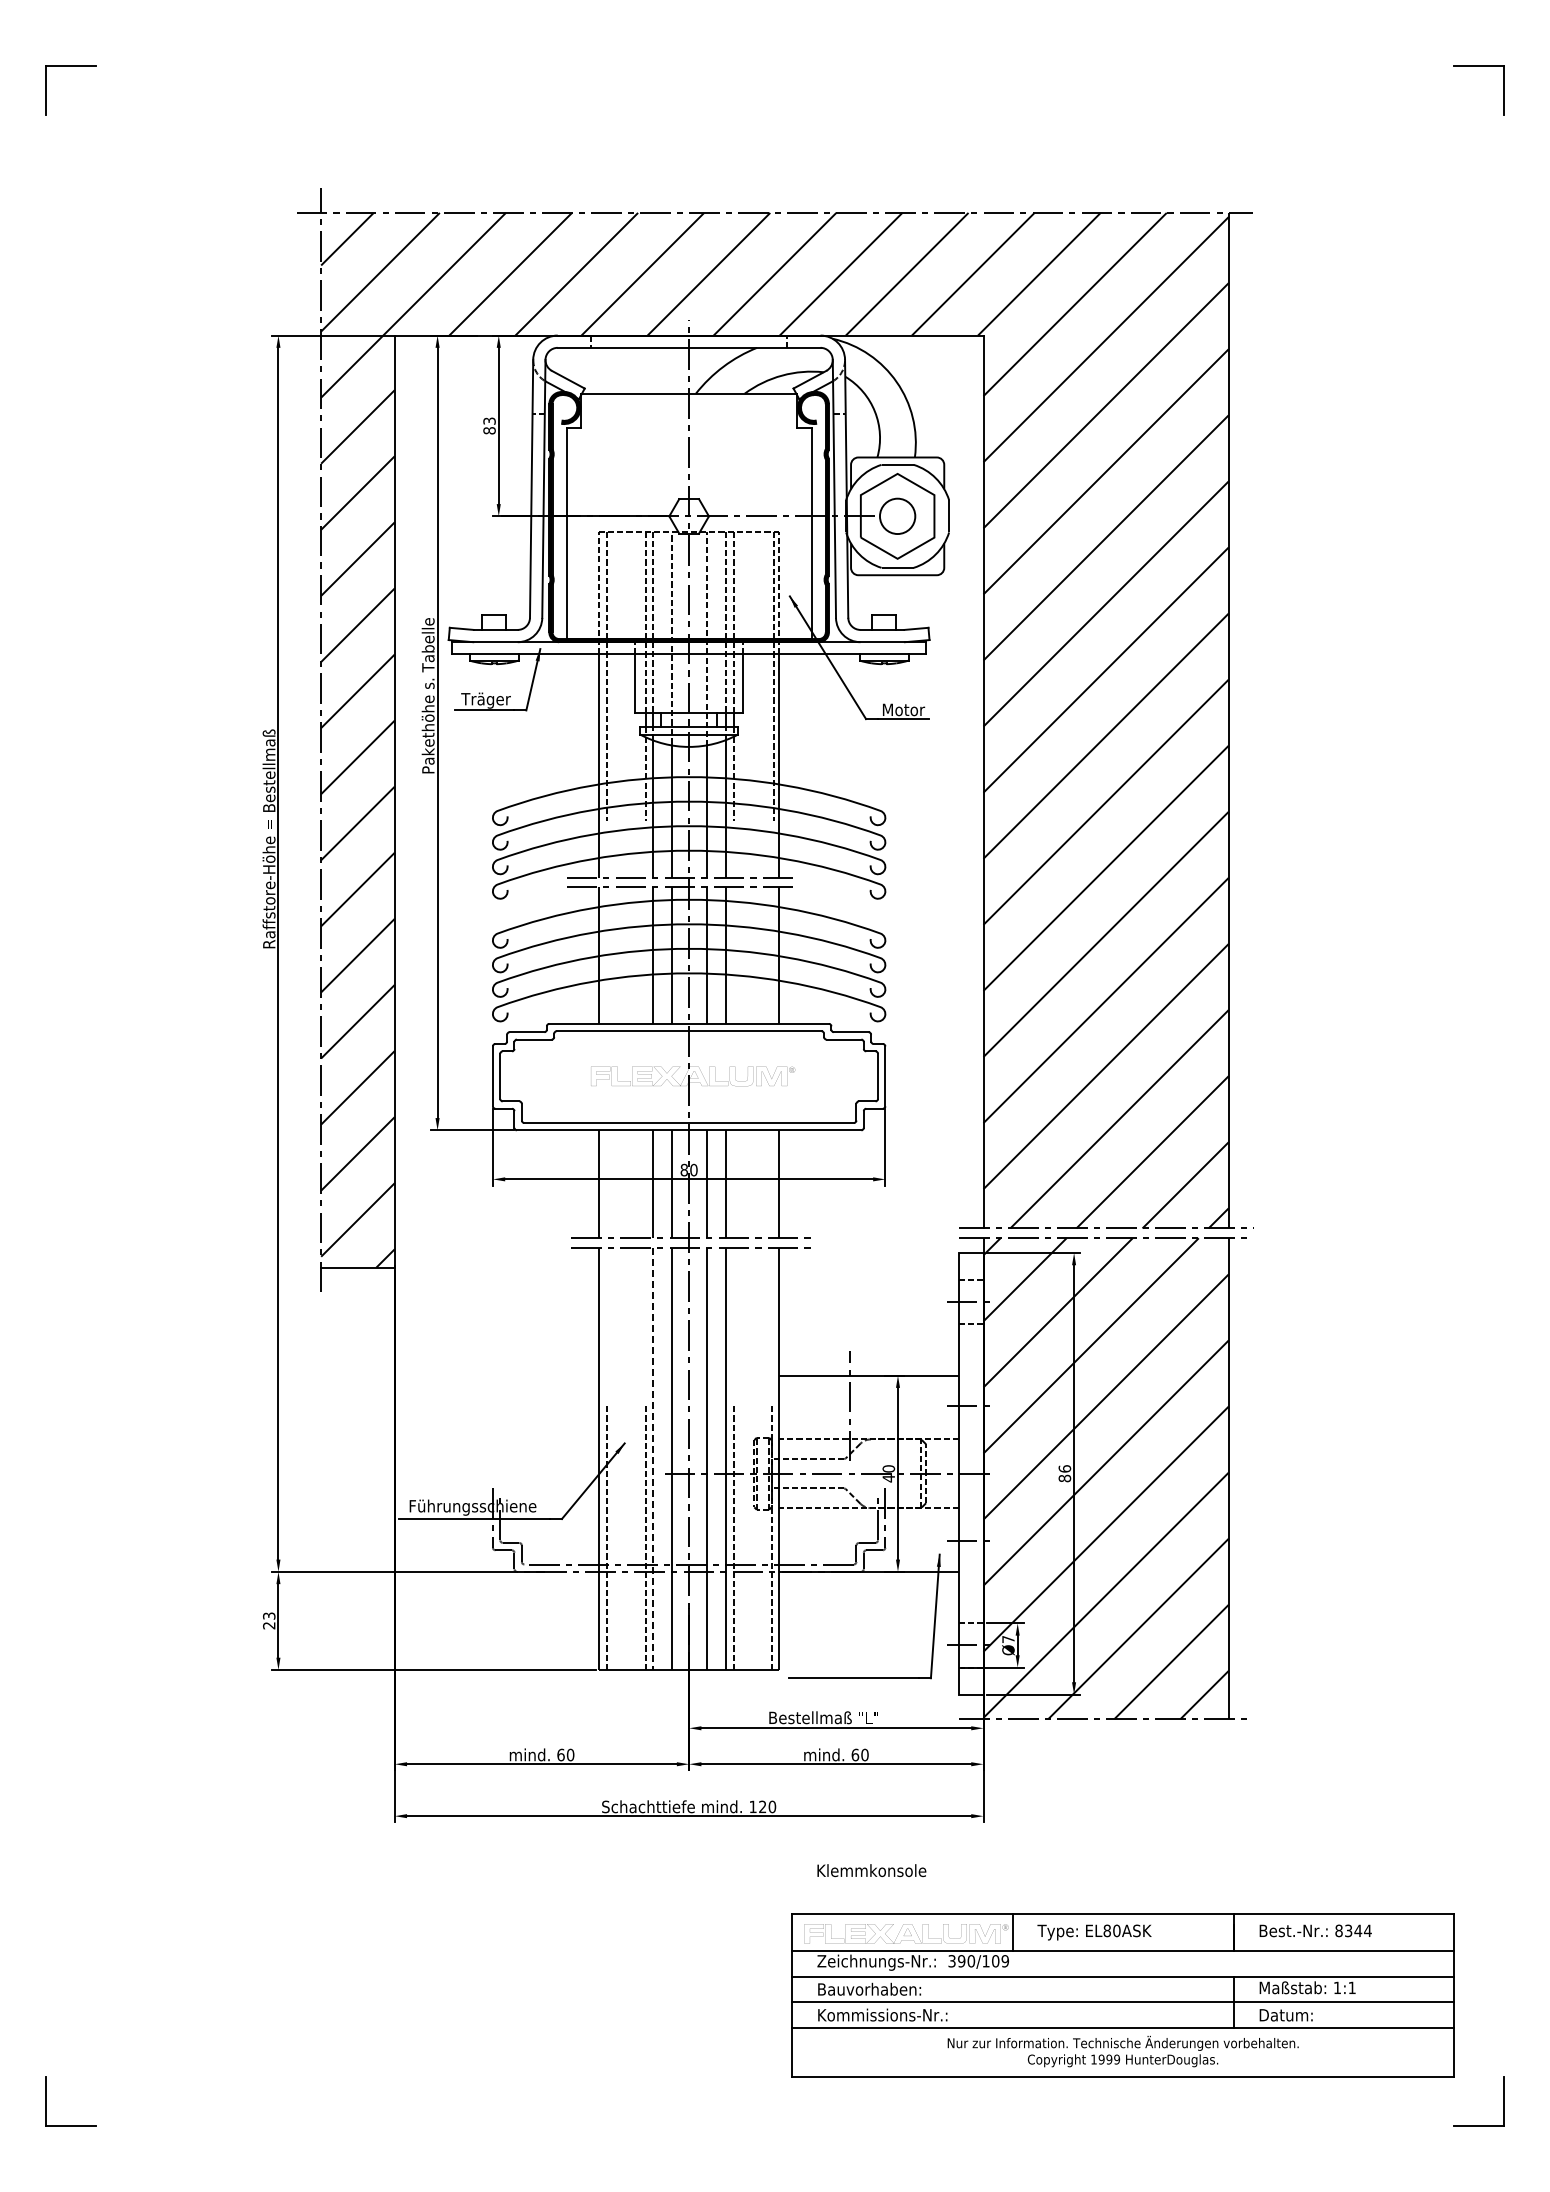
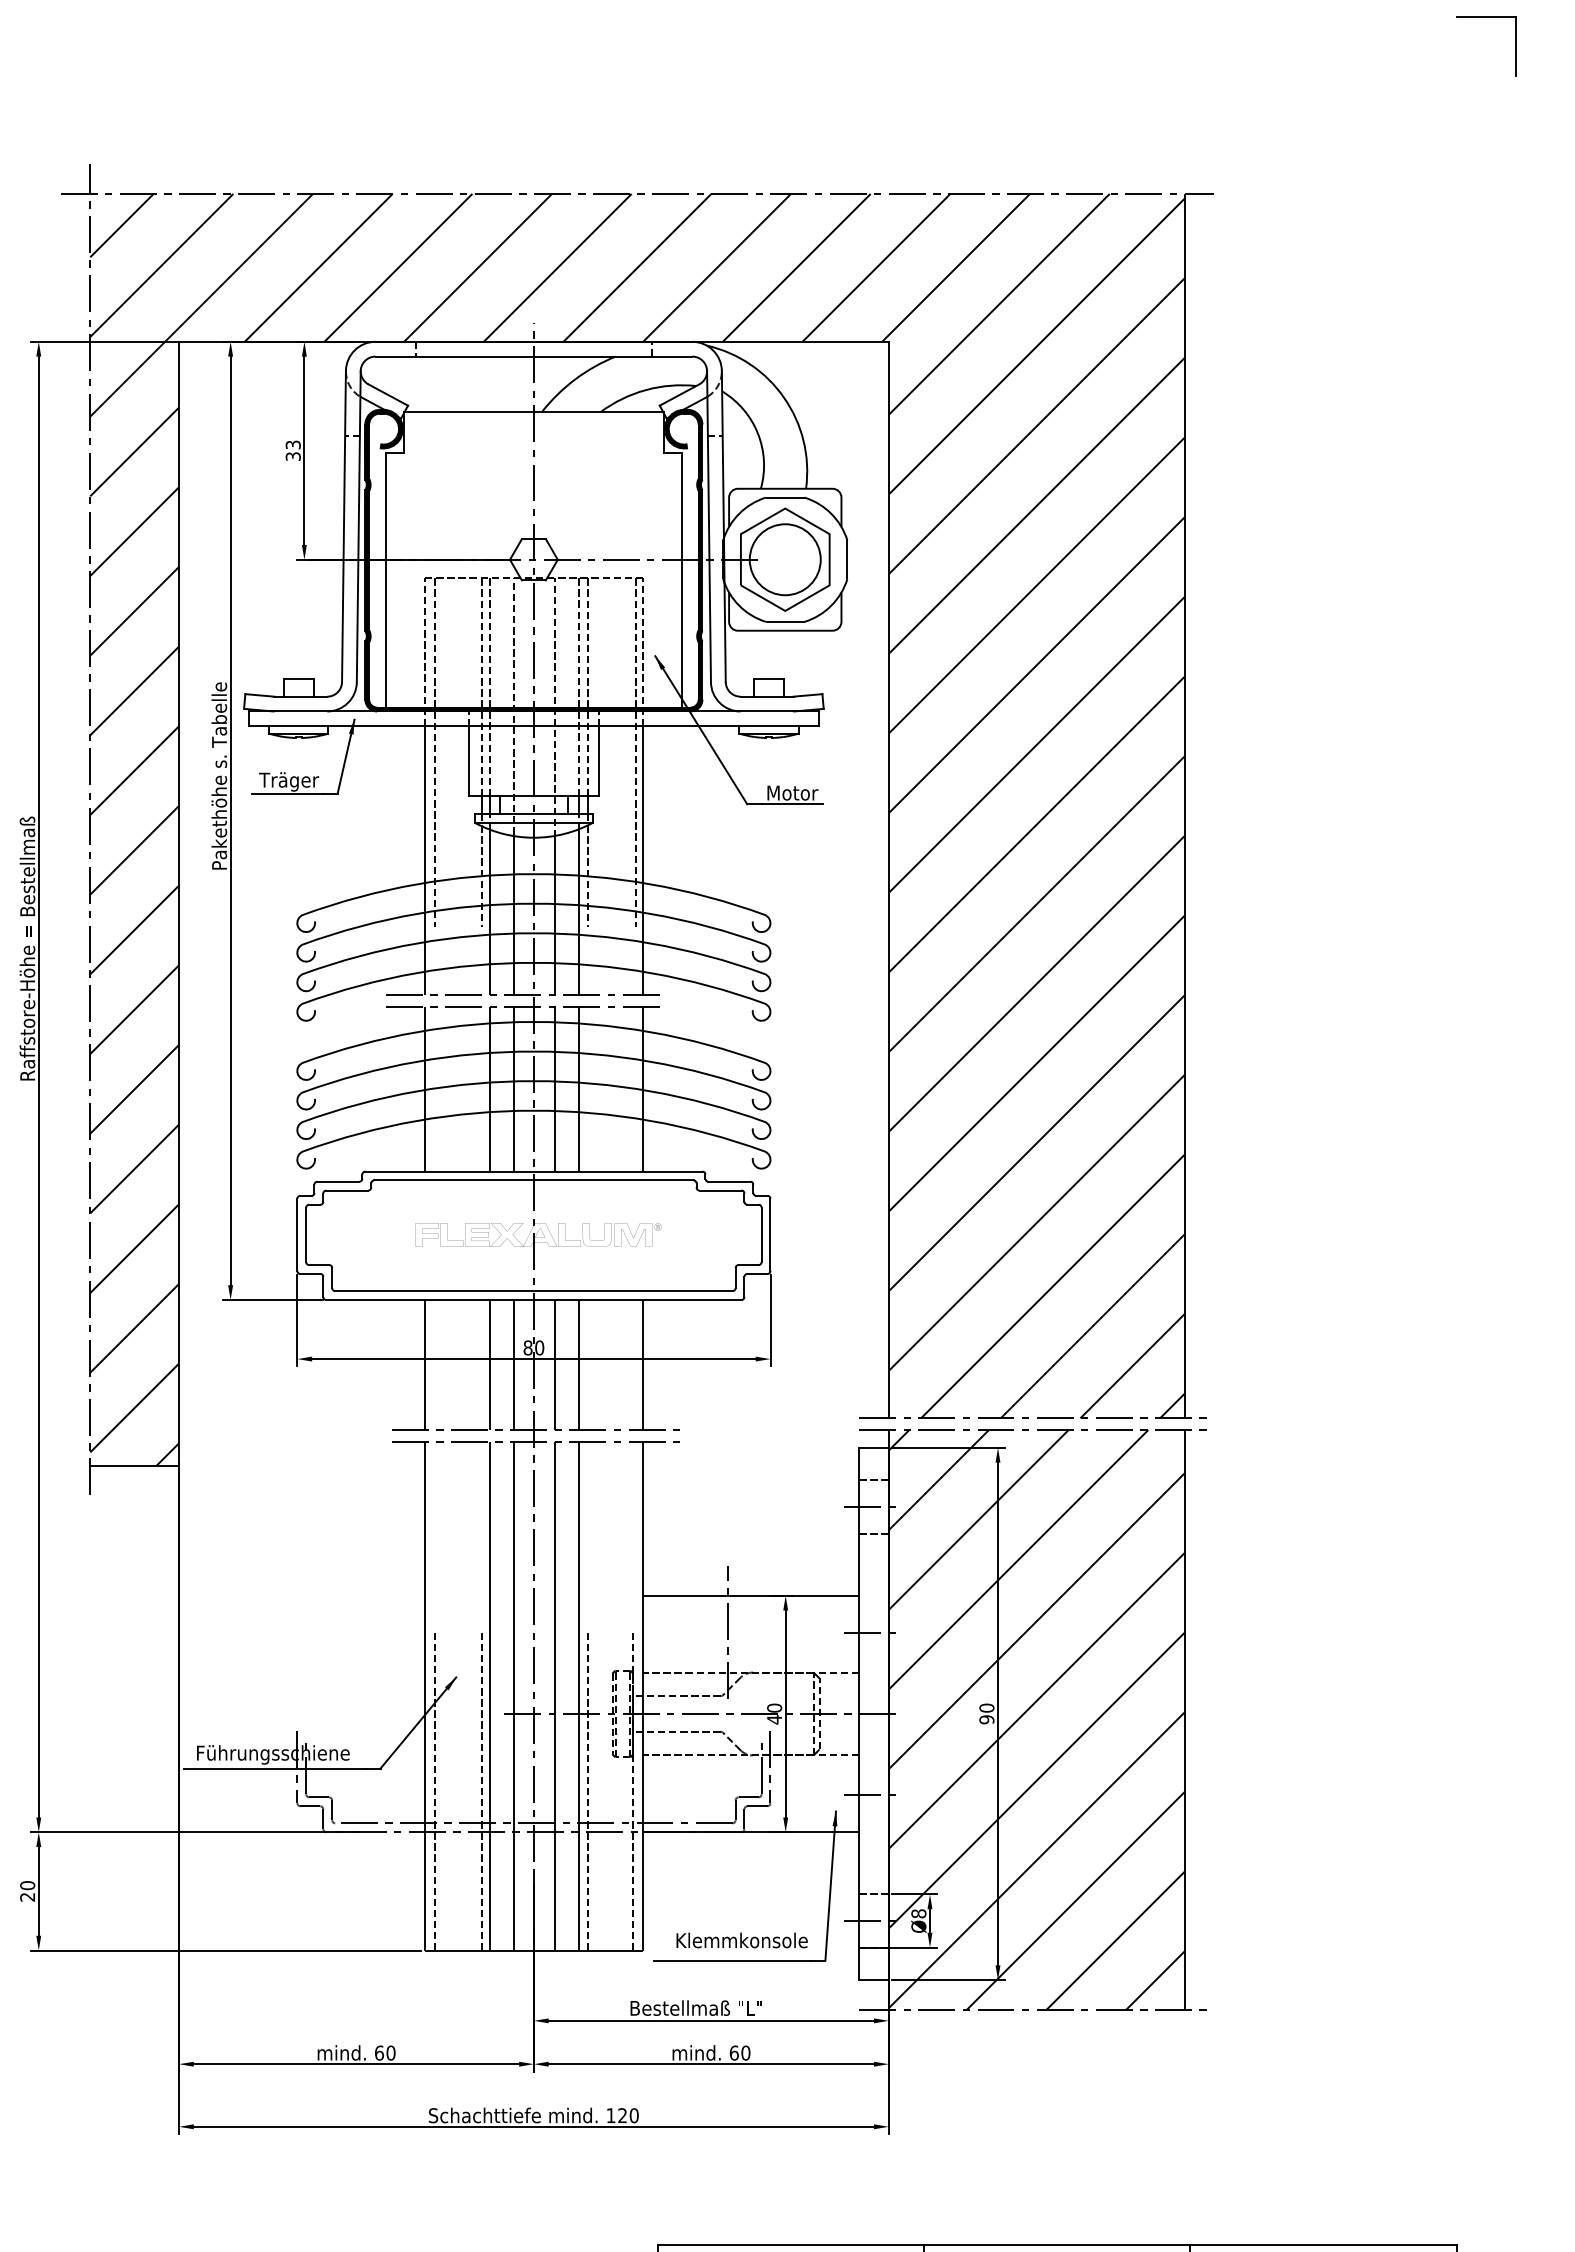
text: (489, 430) -> (293, 456), 83 -> 33
circle: (897, 515) -> (785, 558), size x1.67
line: (652, 1459) -> (489, 1696), dashed -> solid
text: (1064, 1473) -> (986, 1713), 86 -> 90
text: (269, 1615) -> (27, 1884), 23 -> 20
text: (1008, 1639) -> (918, 1913), Ø7 -> Ø8
text: (871, 1870) -> (741, 1940), moved

